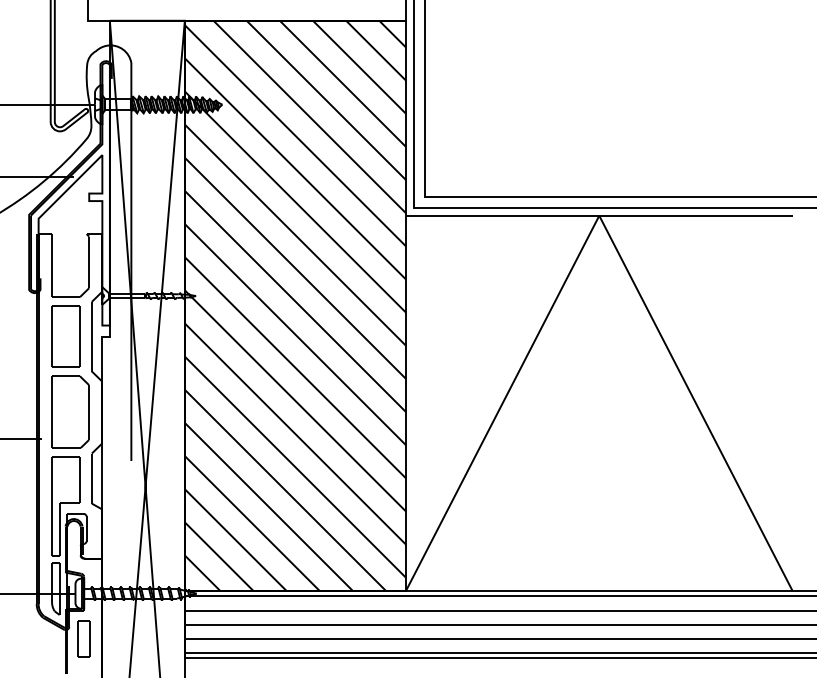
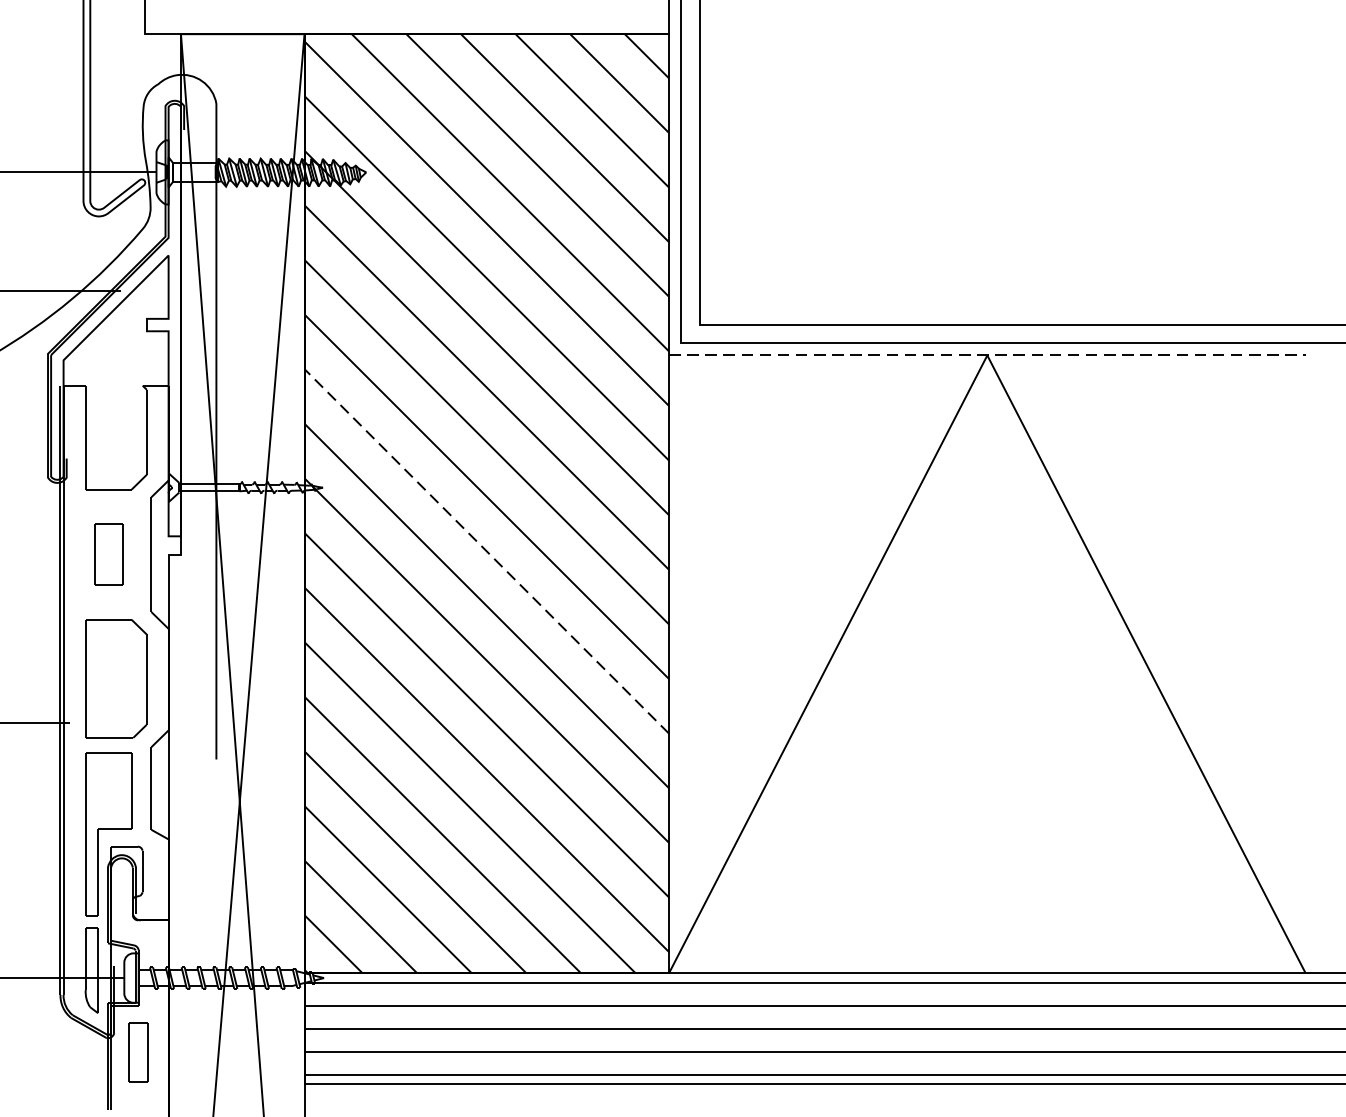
line: (599, 215) -> (987, 355), solid -> dashed
line: (295, 334) -> (486, 551), solid -> dashed
part: (65, 336) -> (107, 554), size x0.6

